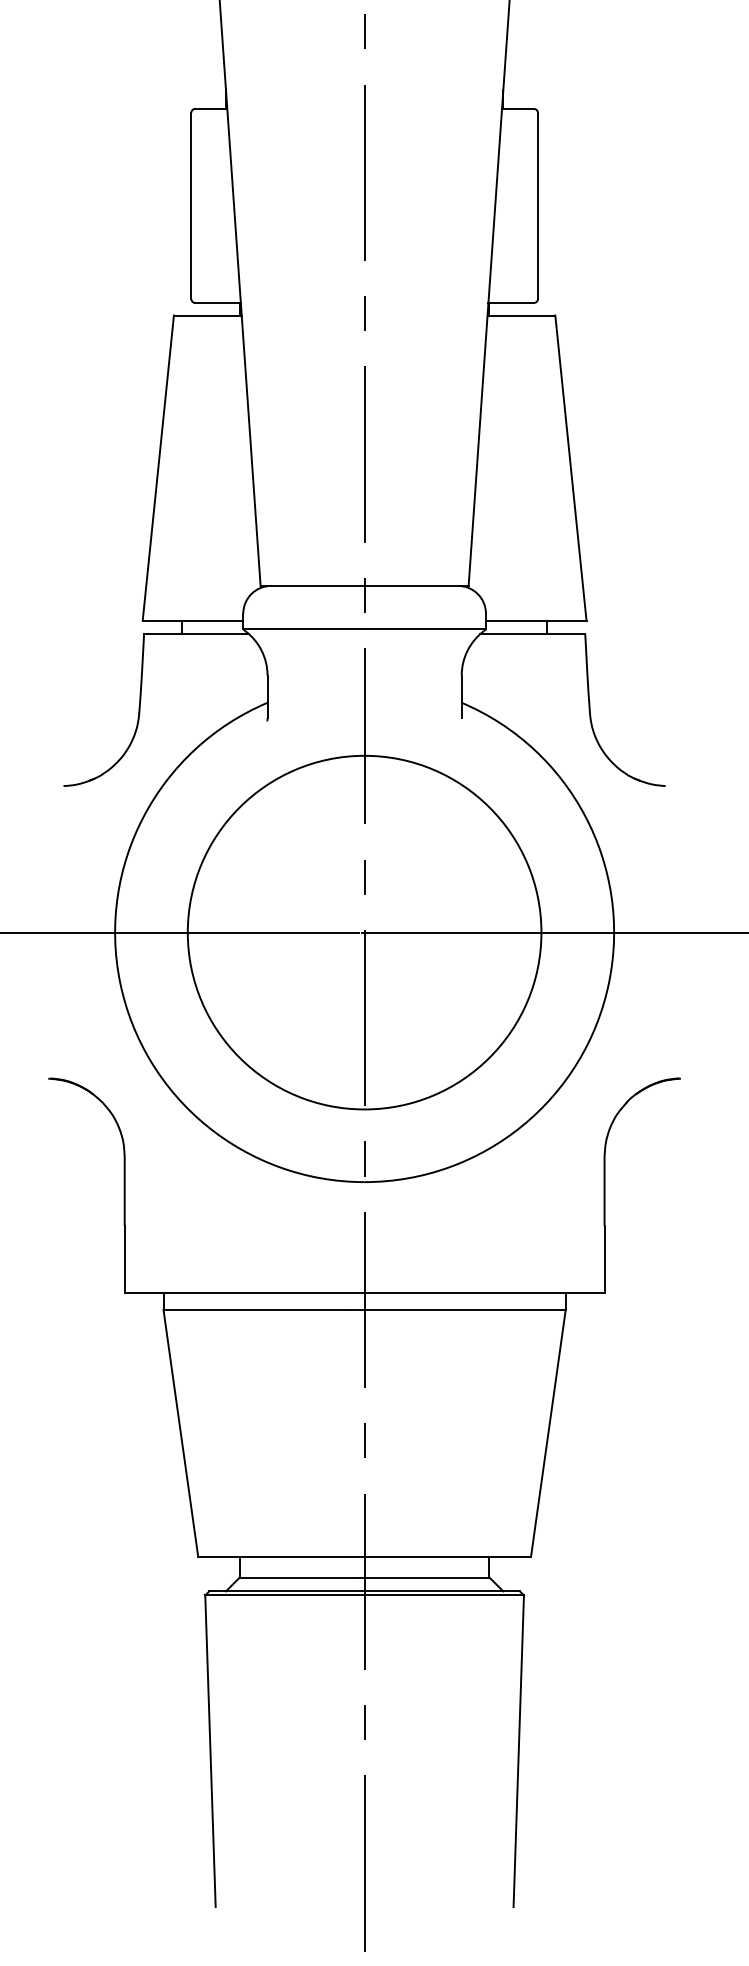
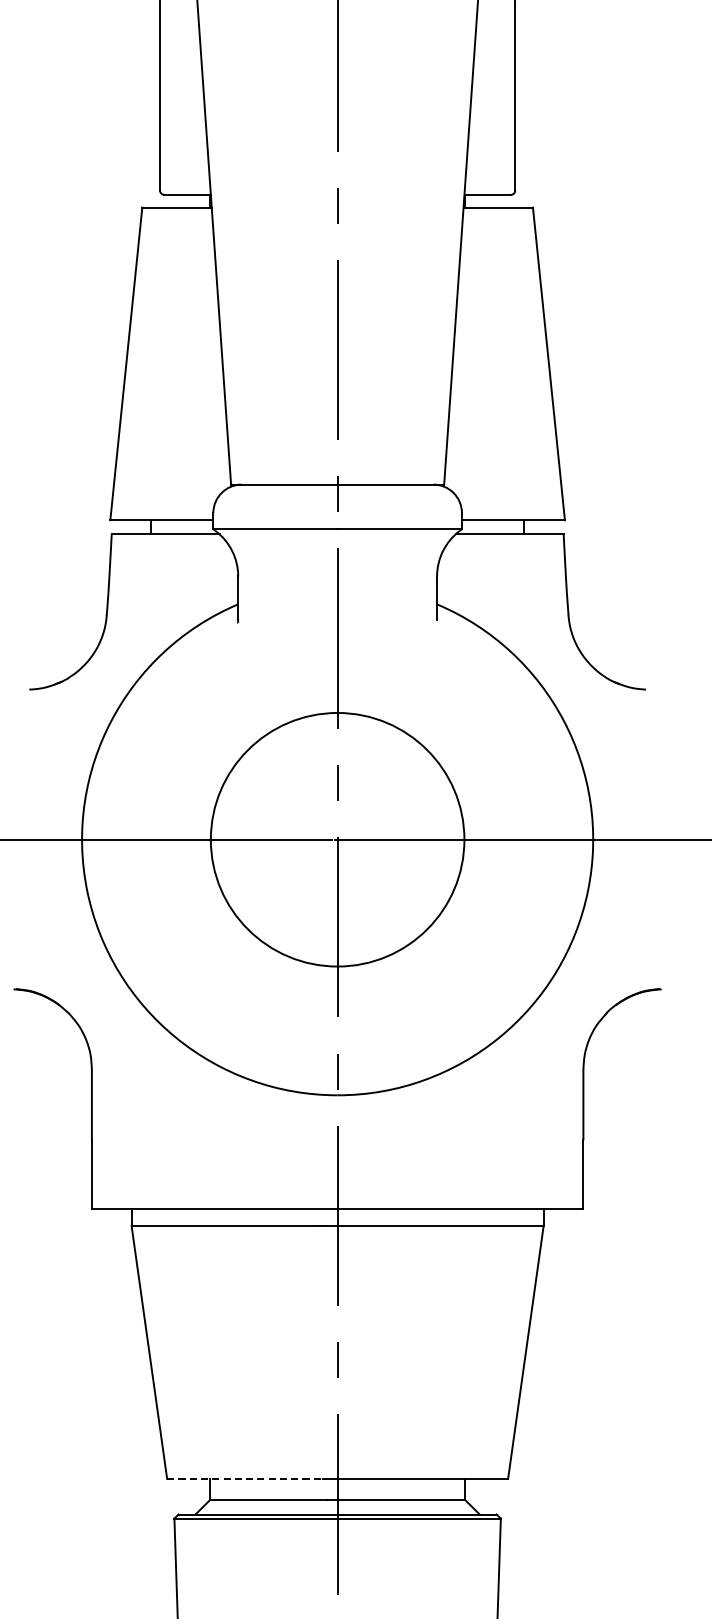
circle: (364, 932) -> (337, 839), size x0.7
line: (274, 1556) -> (245, 1478), solid -> dashed

